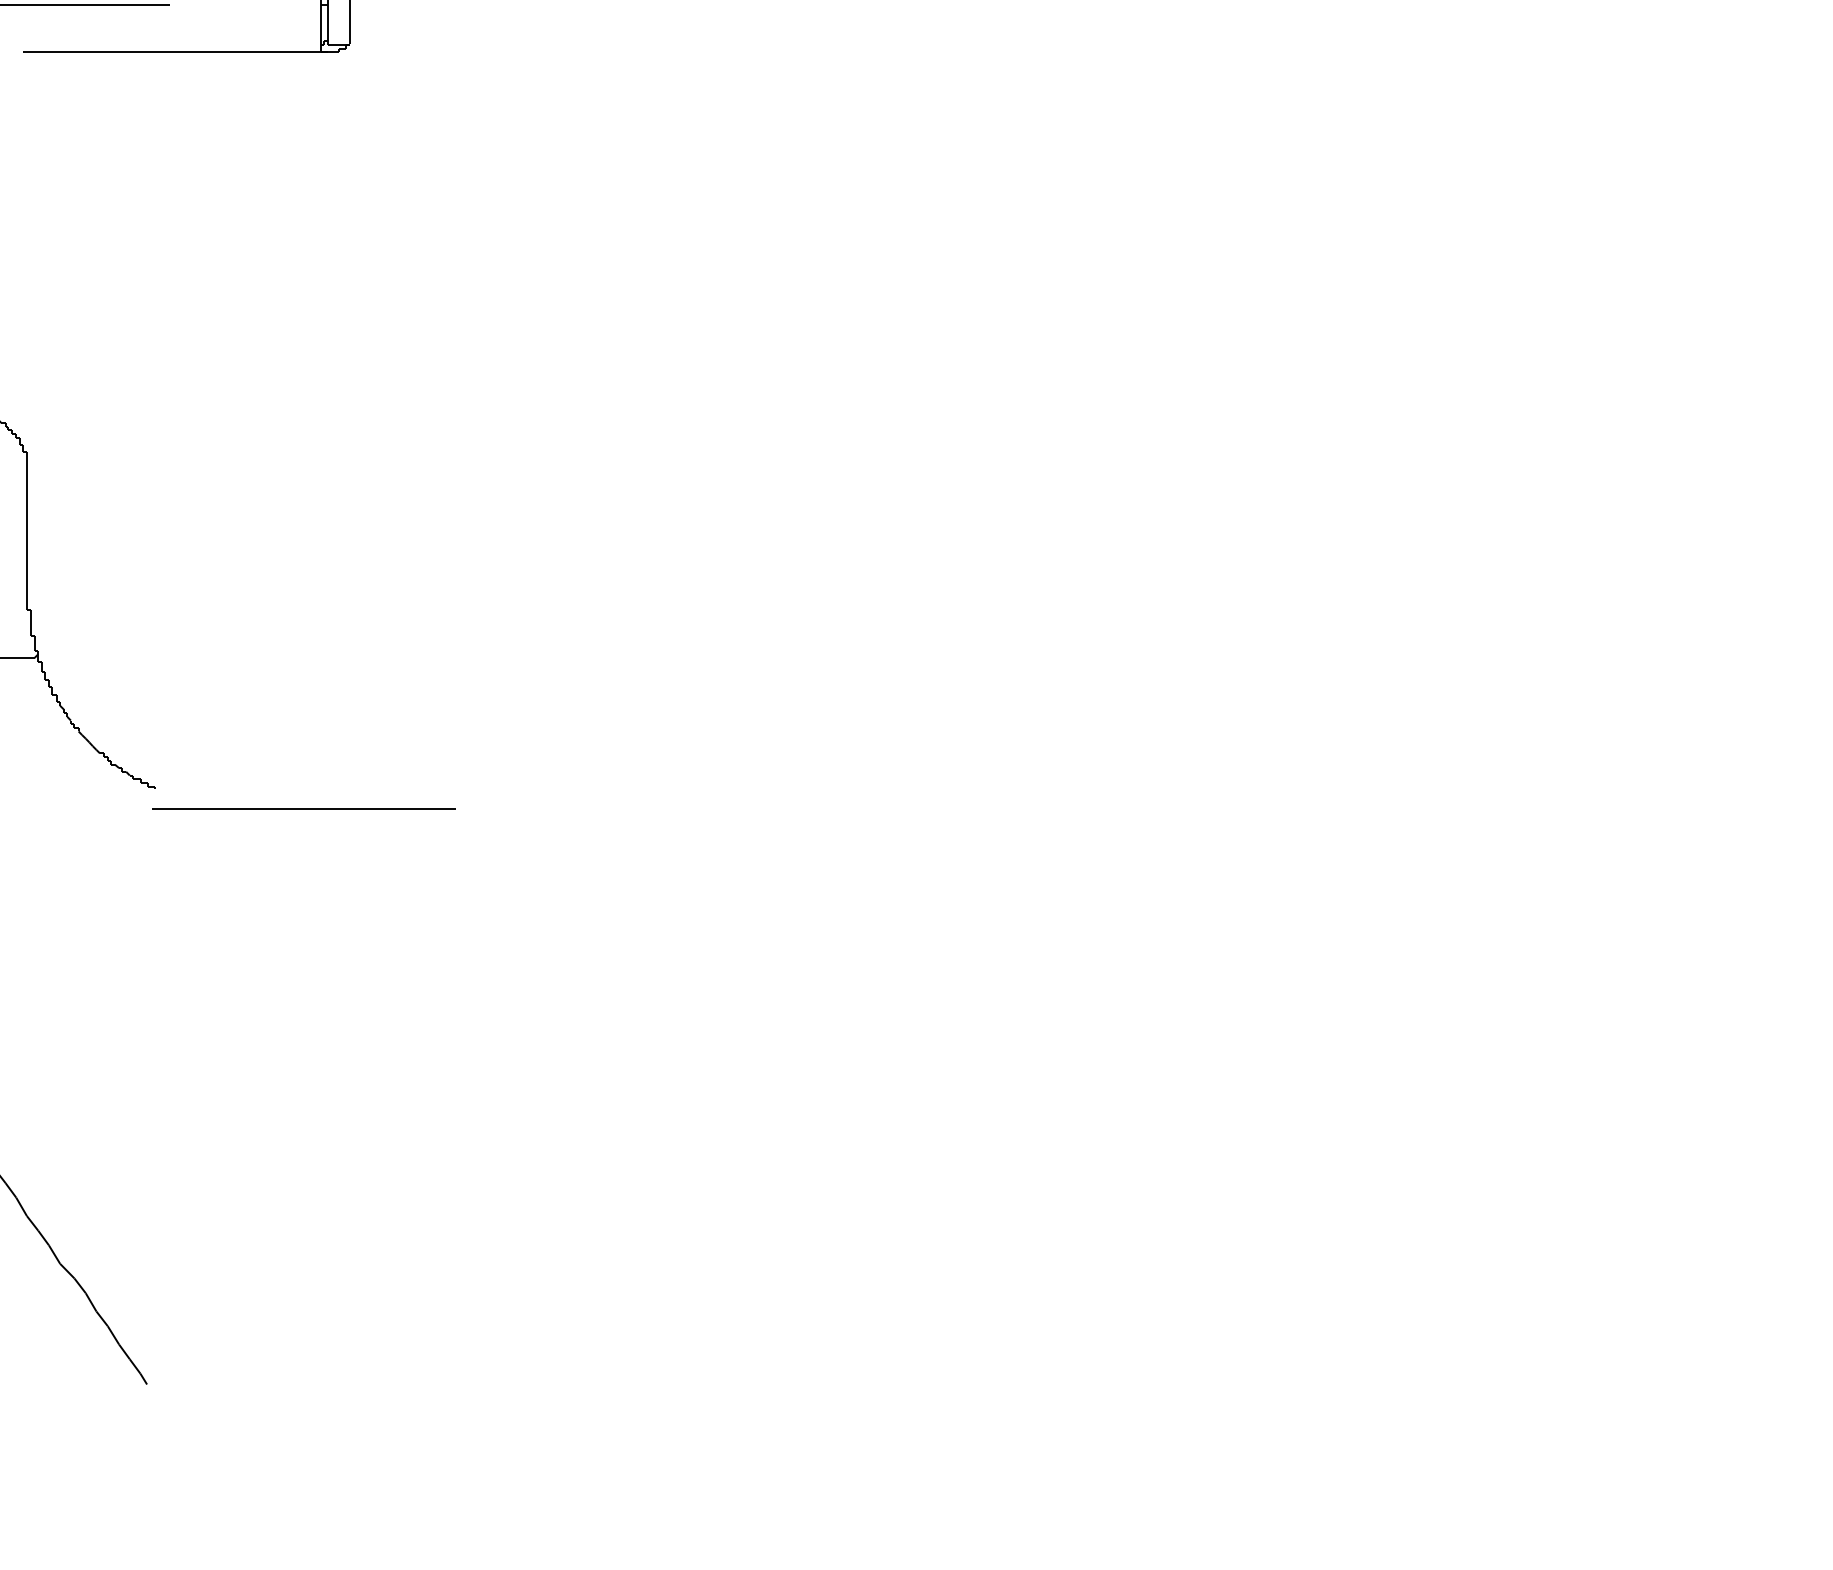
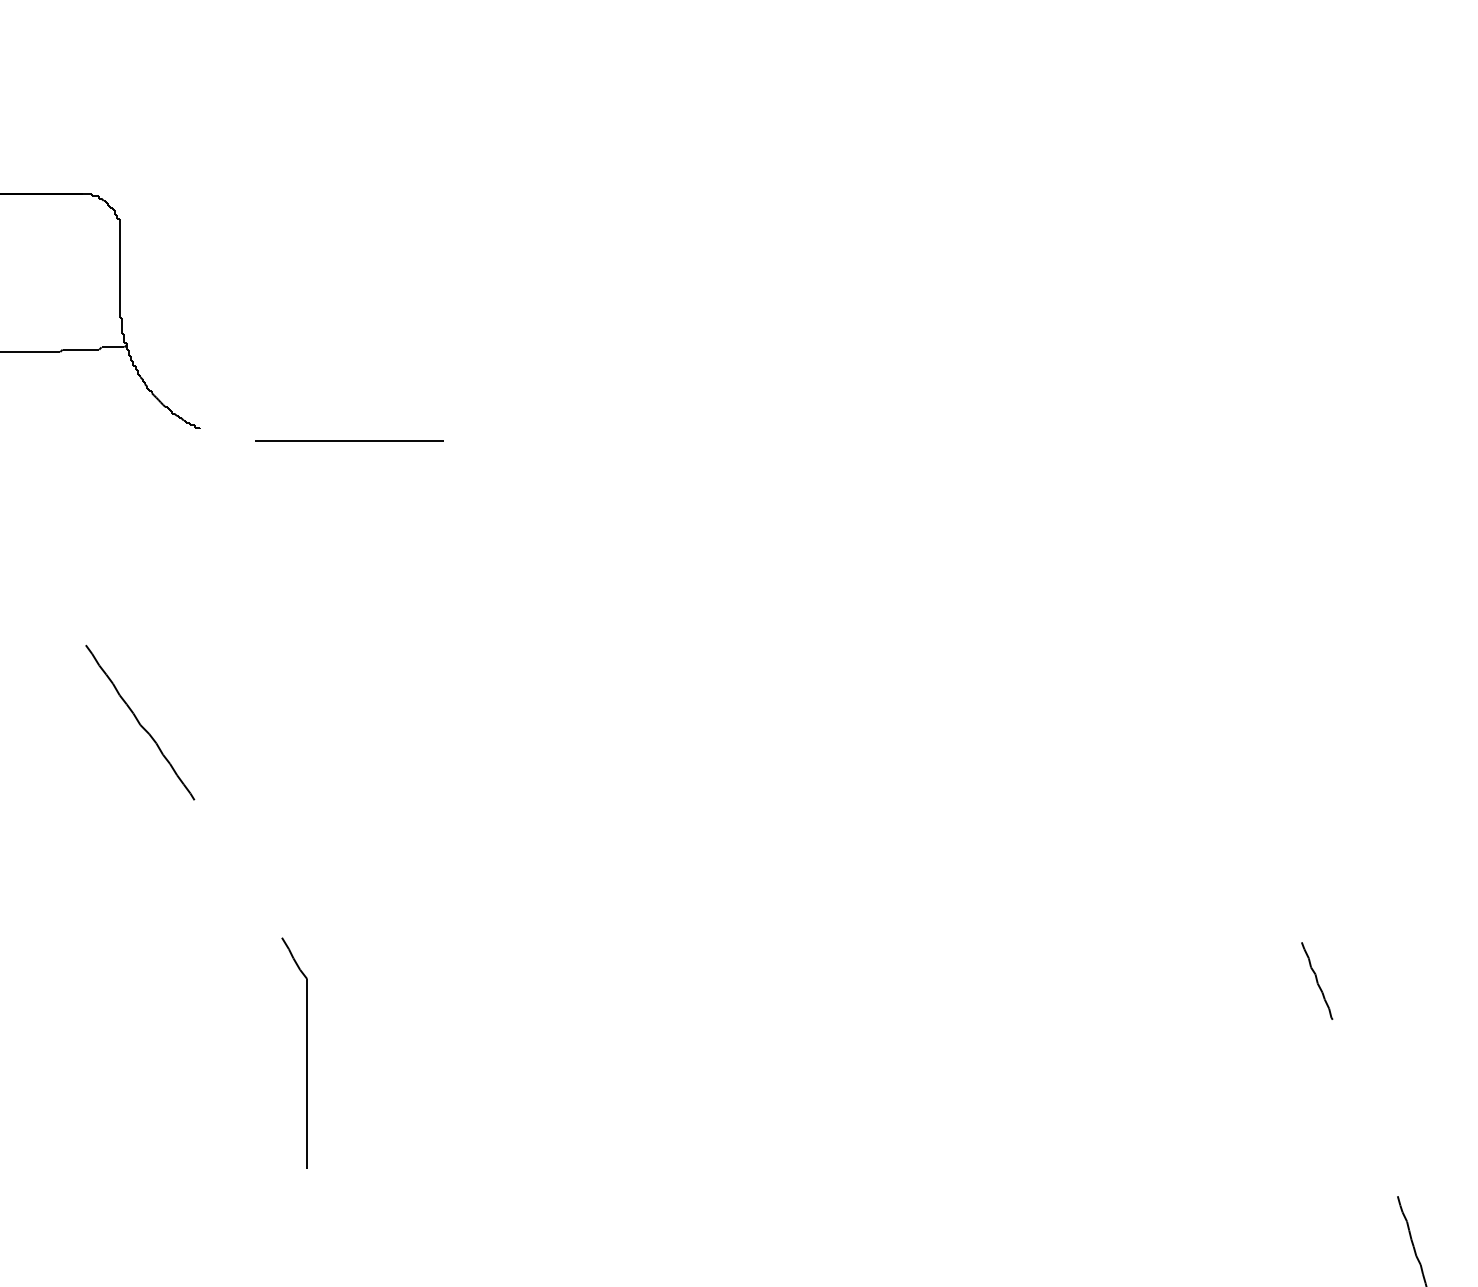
line: (304, 807) -> (349, 440), moved

